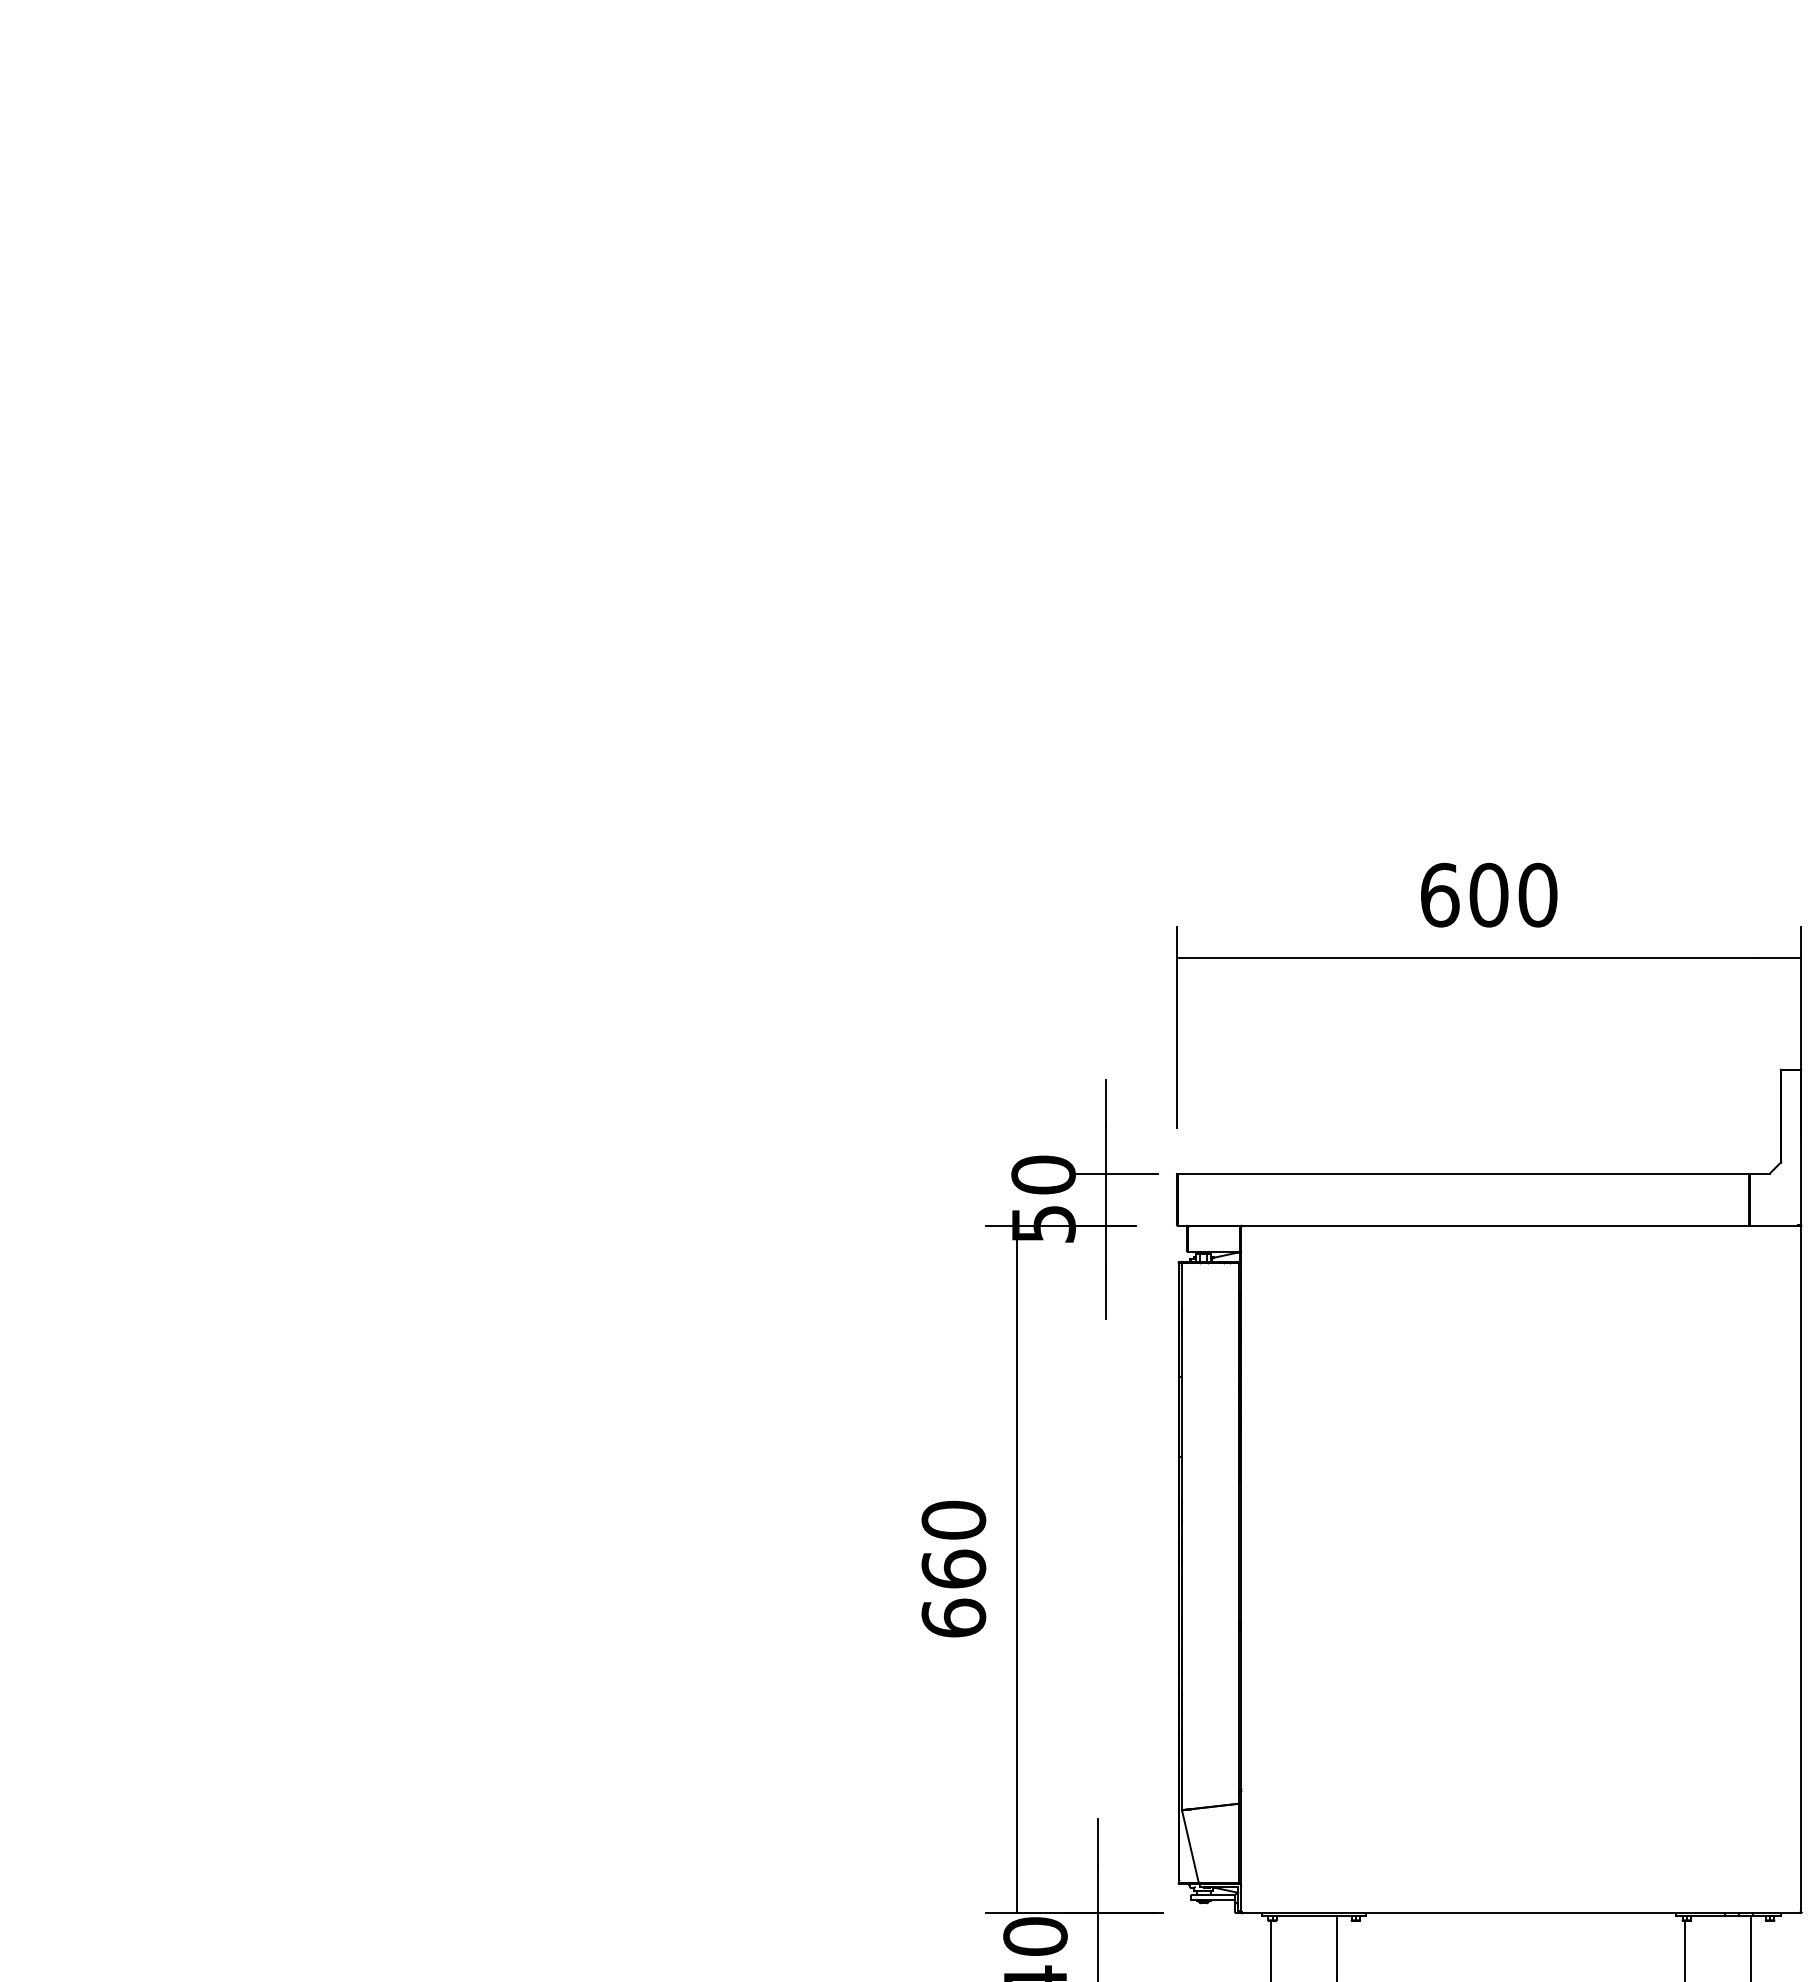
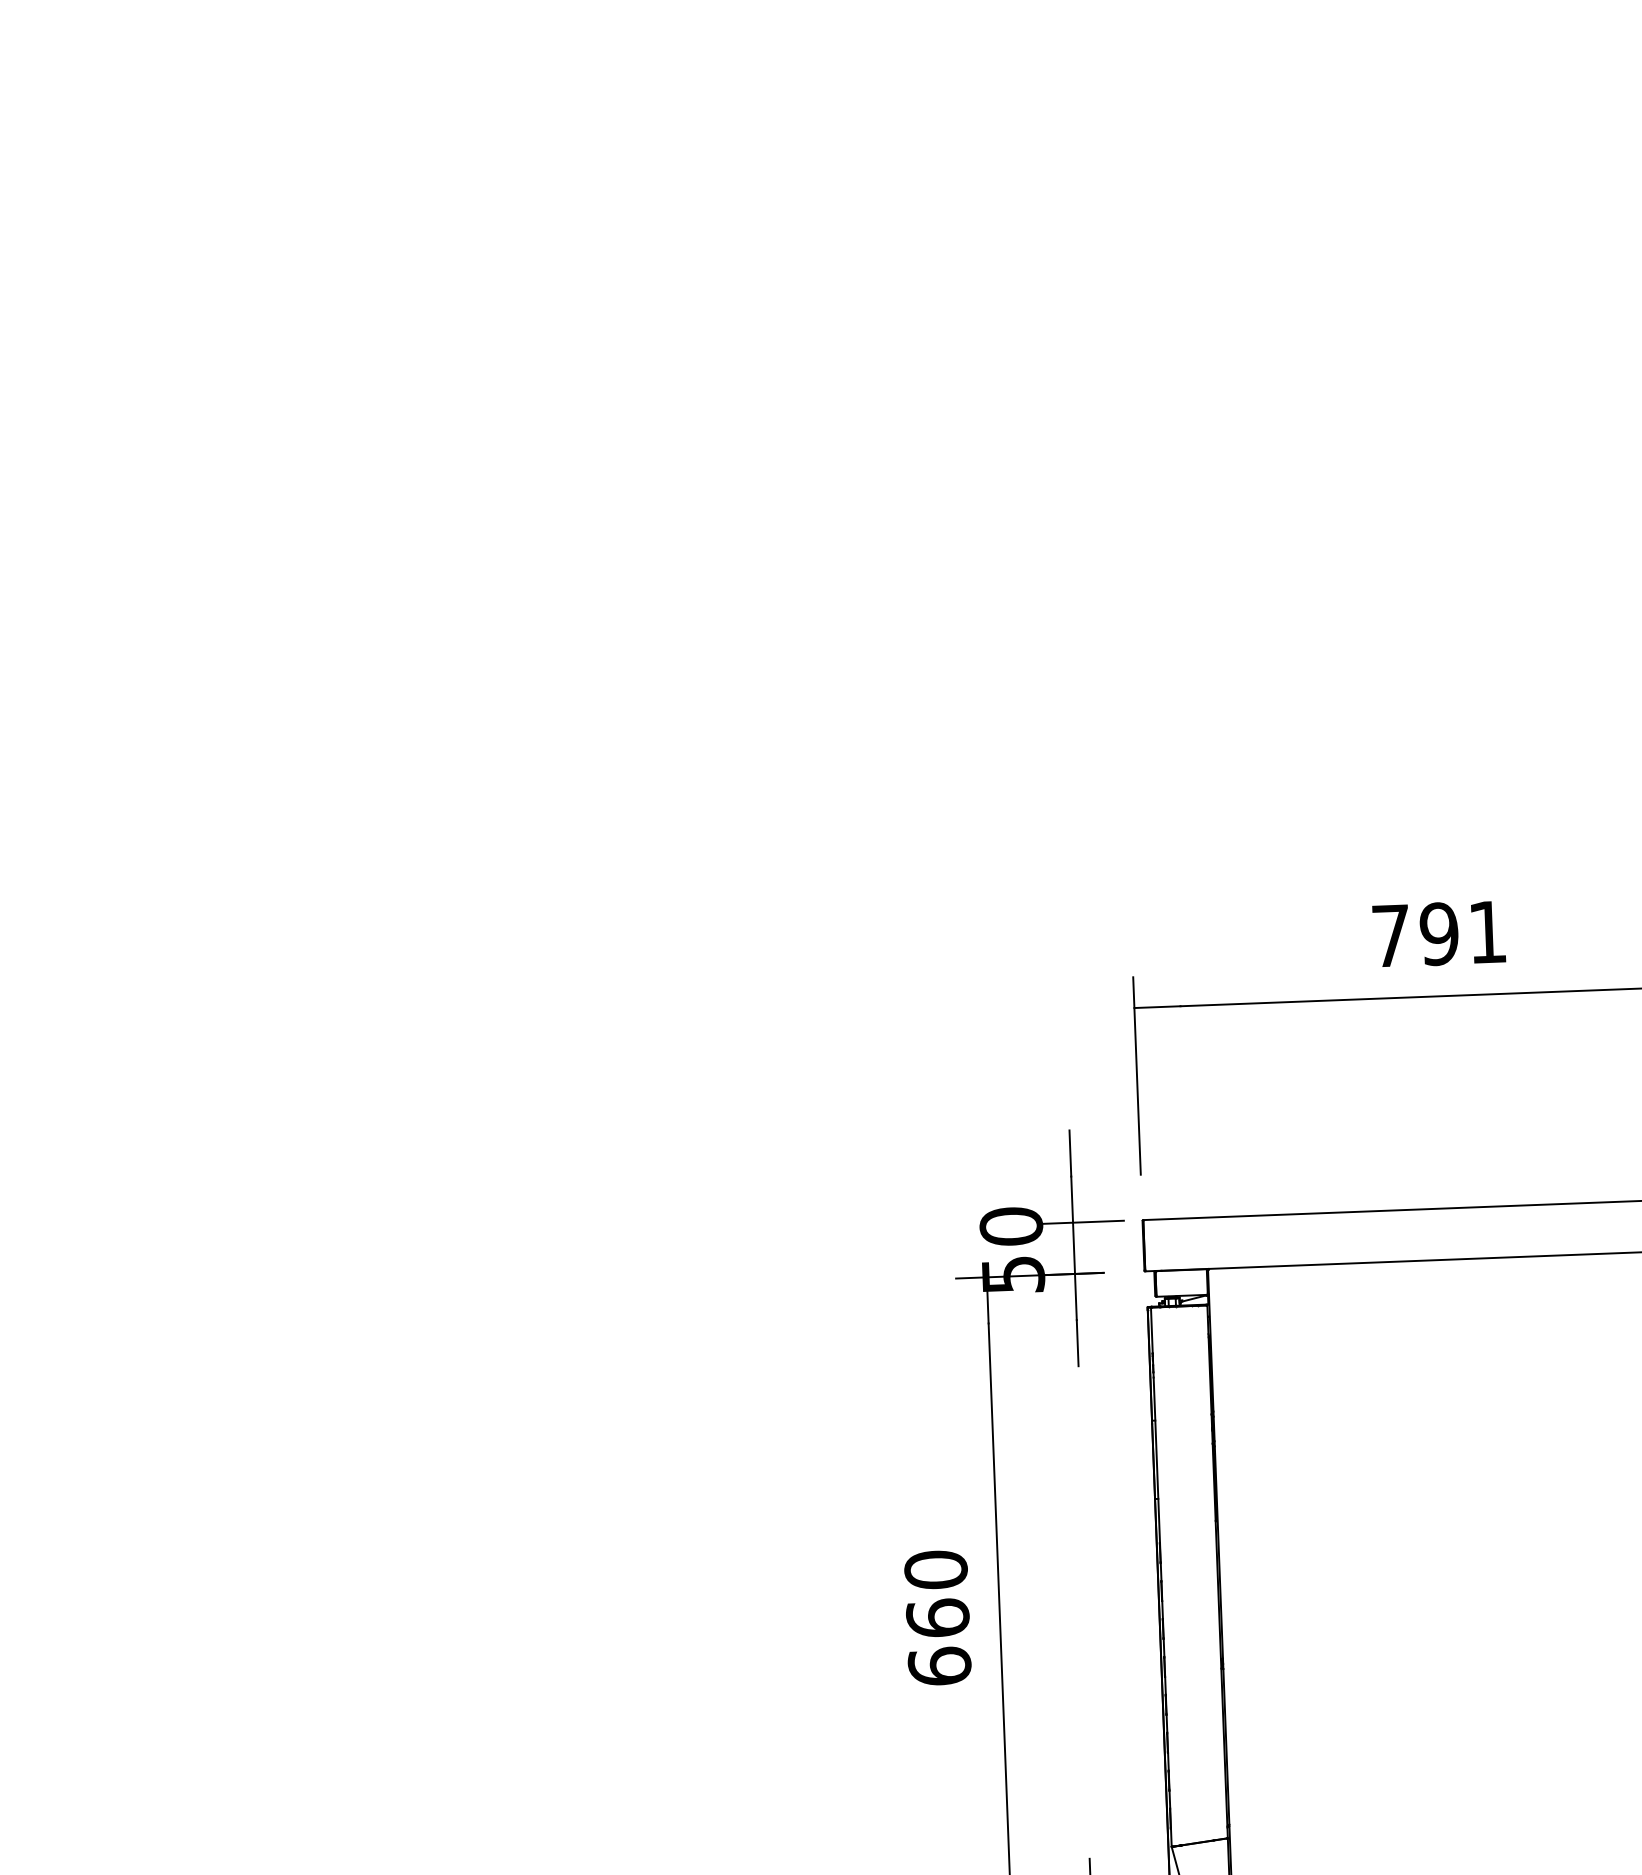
text: (1489, 894) -> (1439, 933), 600 -> 791

